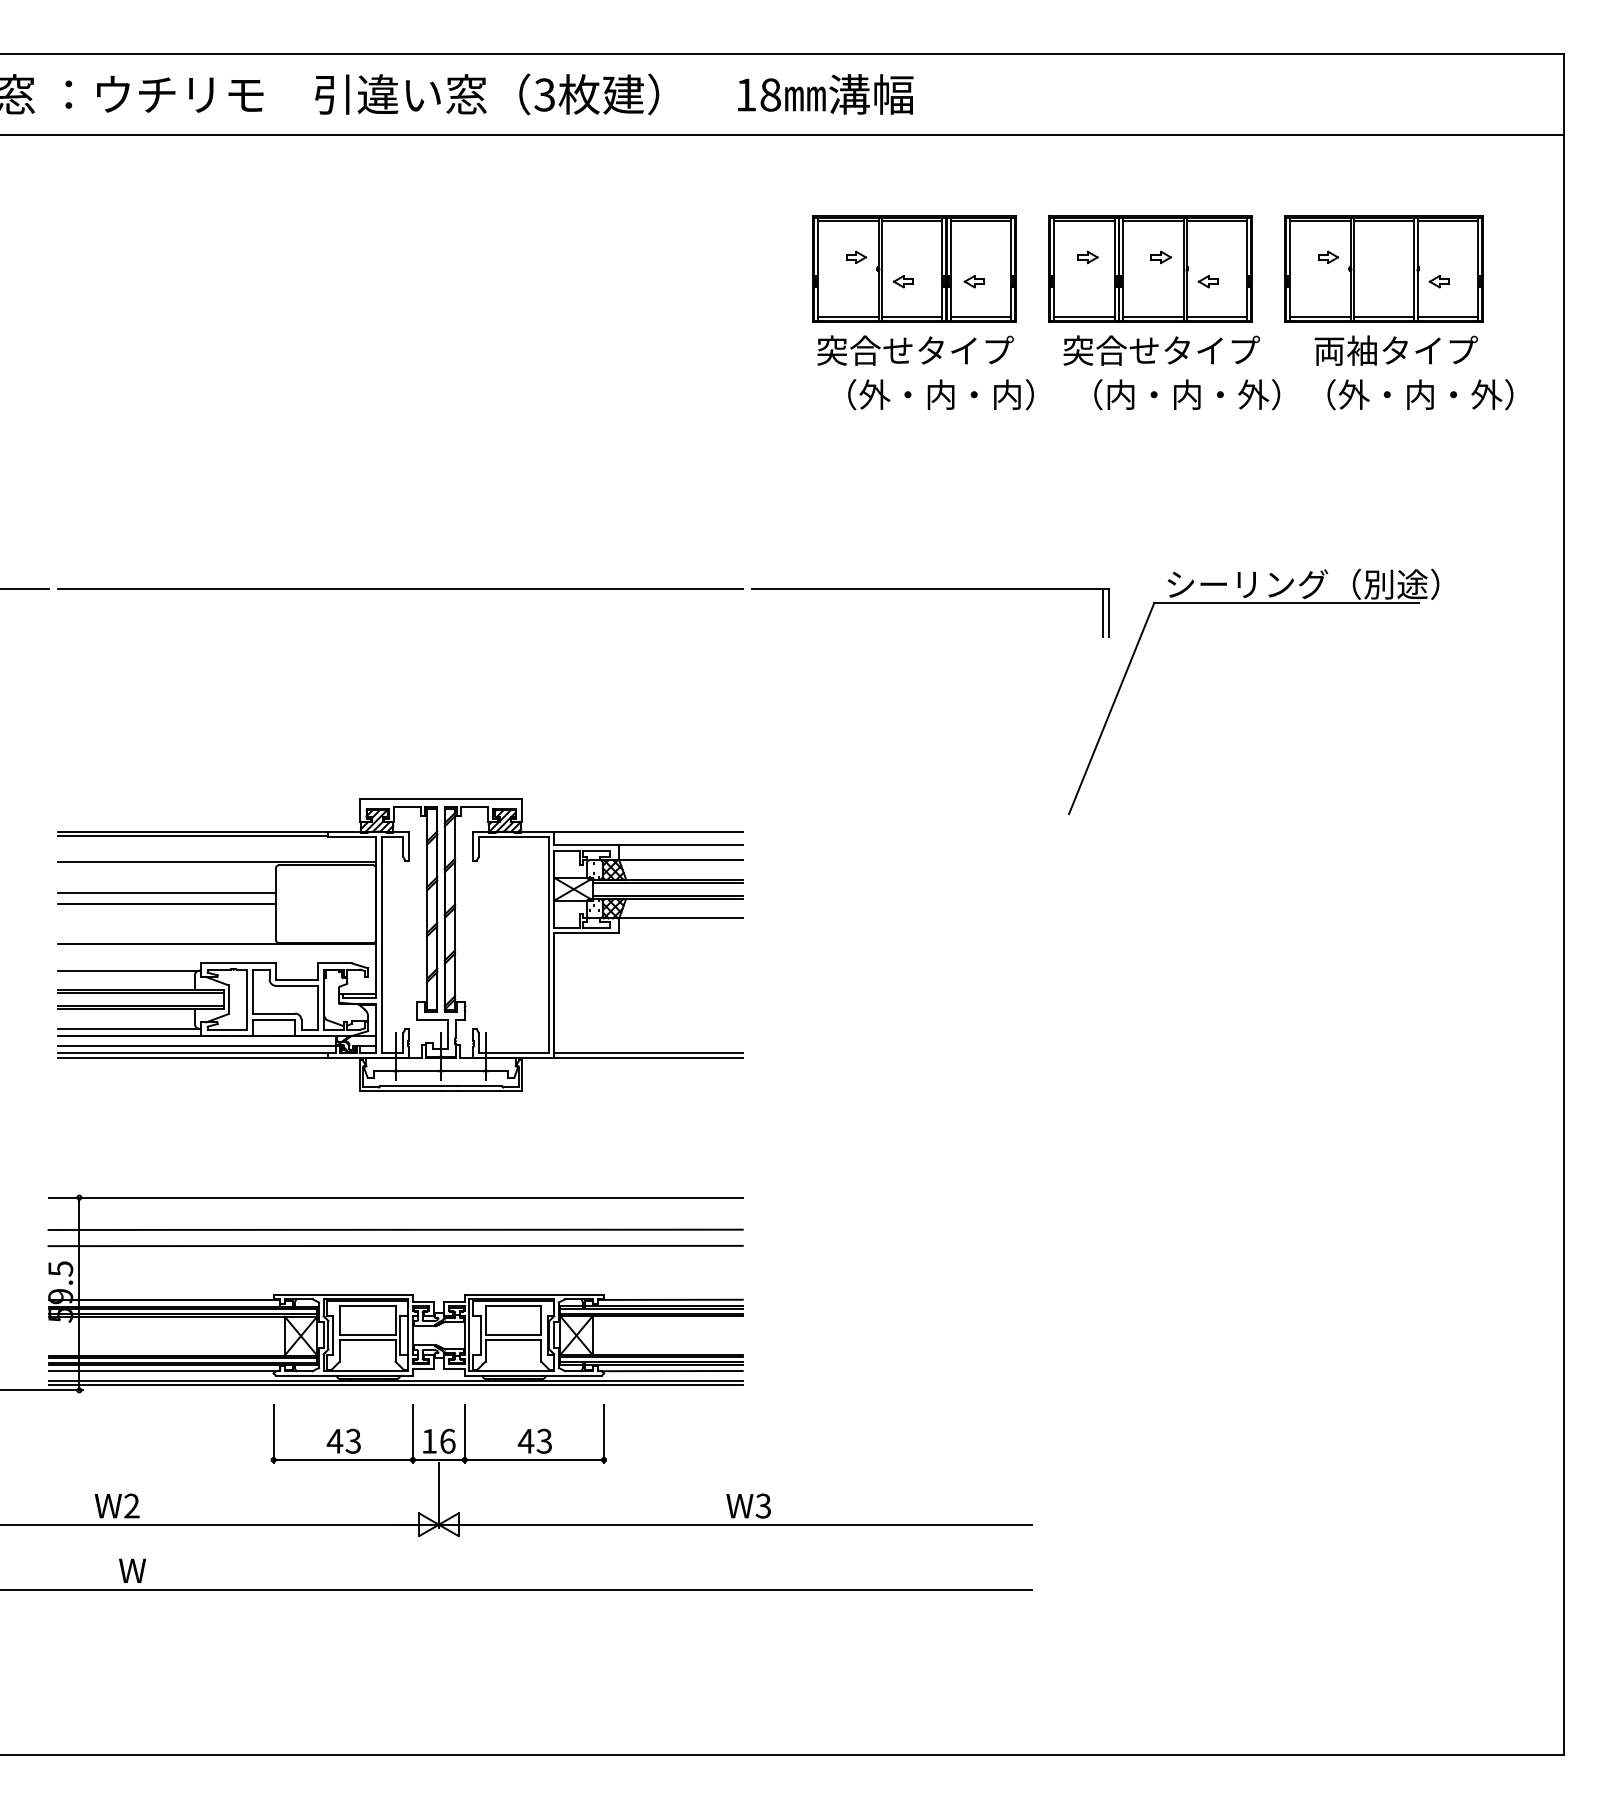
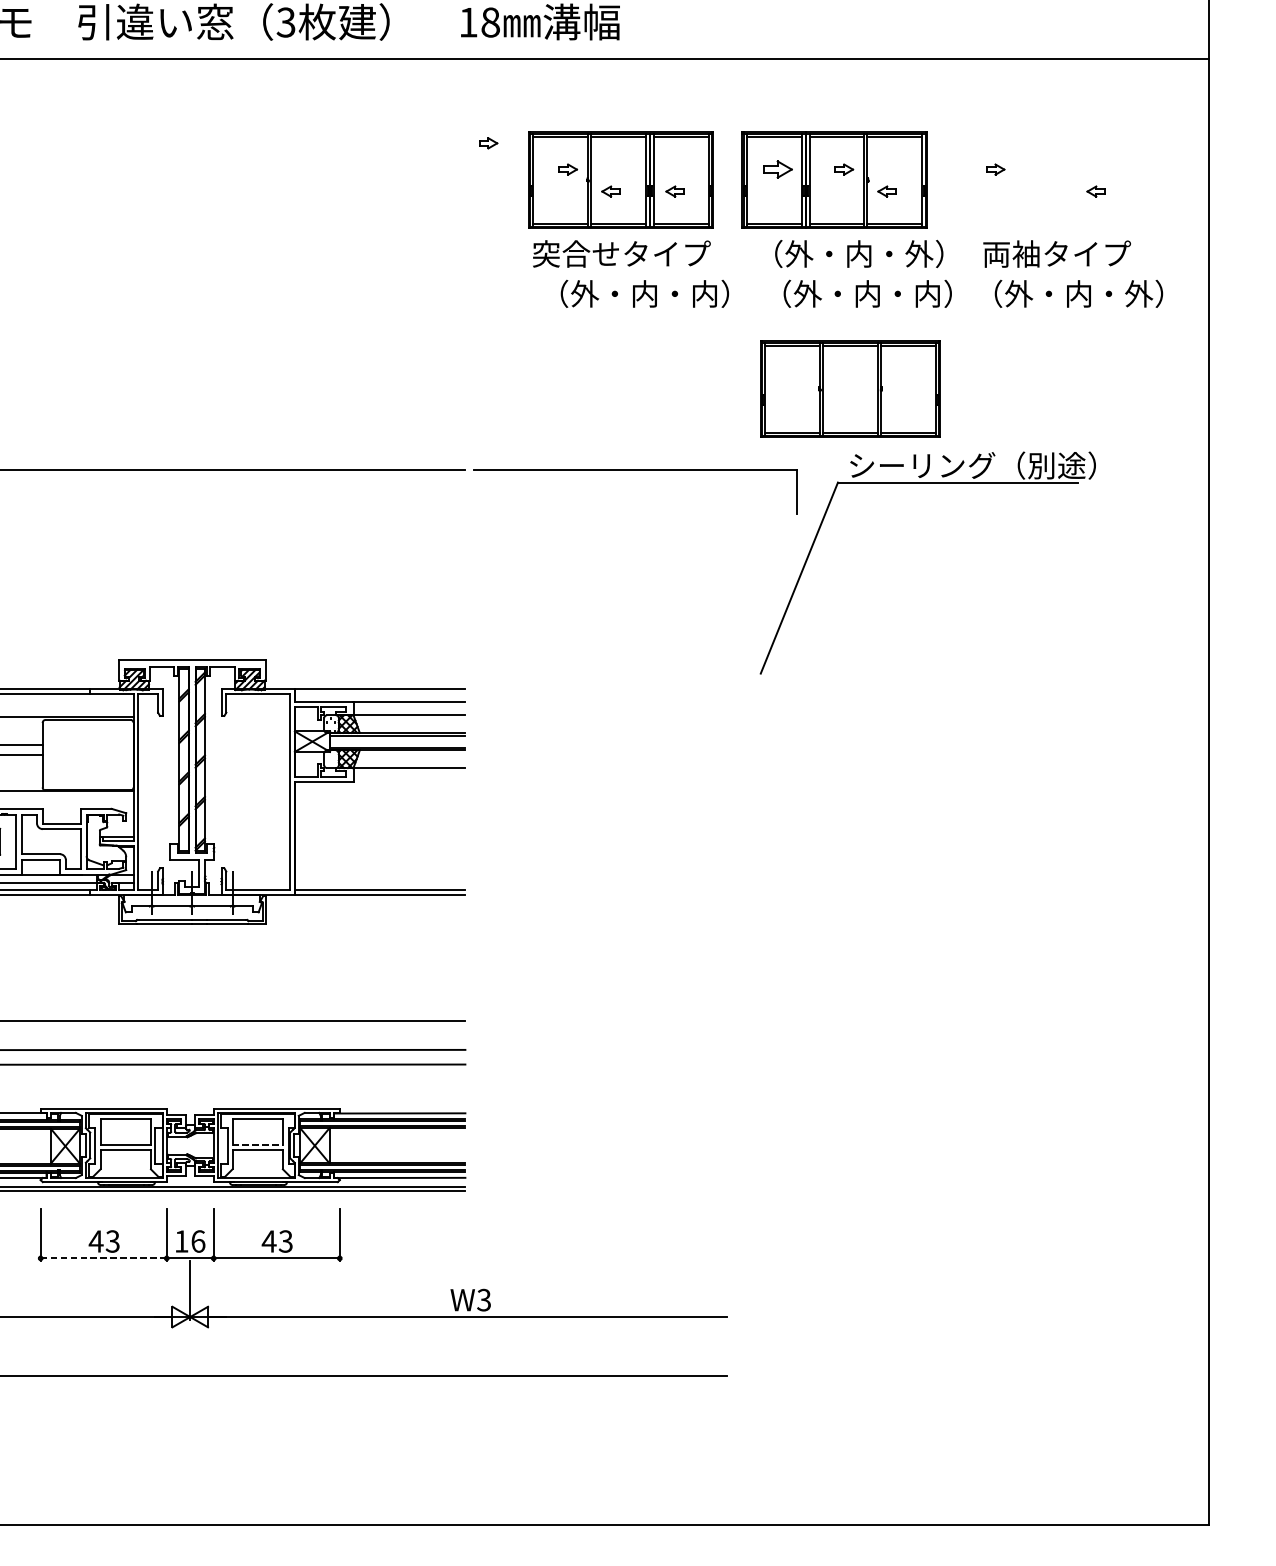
part: (768, 227) -> (488, 142), added
part: (1087, 257) -> (777, 169), size x1.6
part: (1383, 268) -> (849, 388), moved
text: (1166, 350) -> (849, 253), 突合せタイプ -> （外・内・外）
text: (1187, 394) -> (868, 293), （内・内・外） -> （外・内・内）
line: (1102, 612) -> (791, 491), removed
line: (513, 1335) -> (257, 1145), solid -> dashed
line: (343, 1459) -> (103, 1257), solid -> dashed

